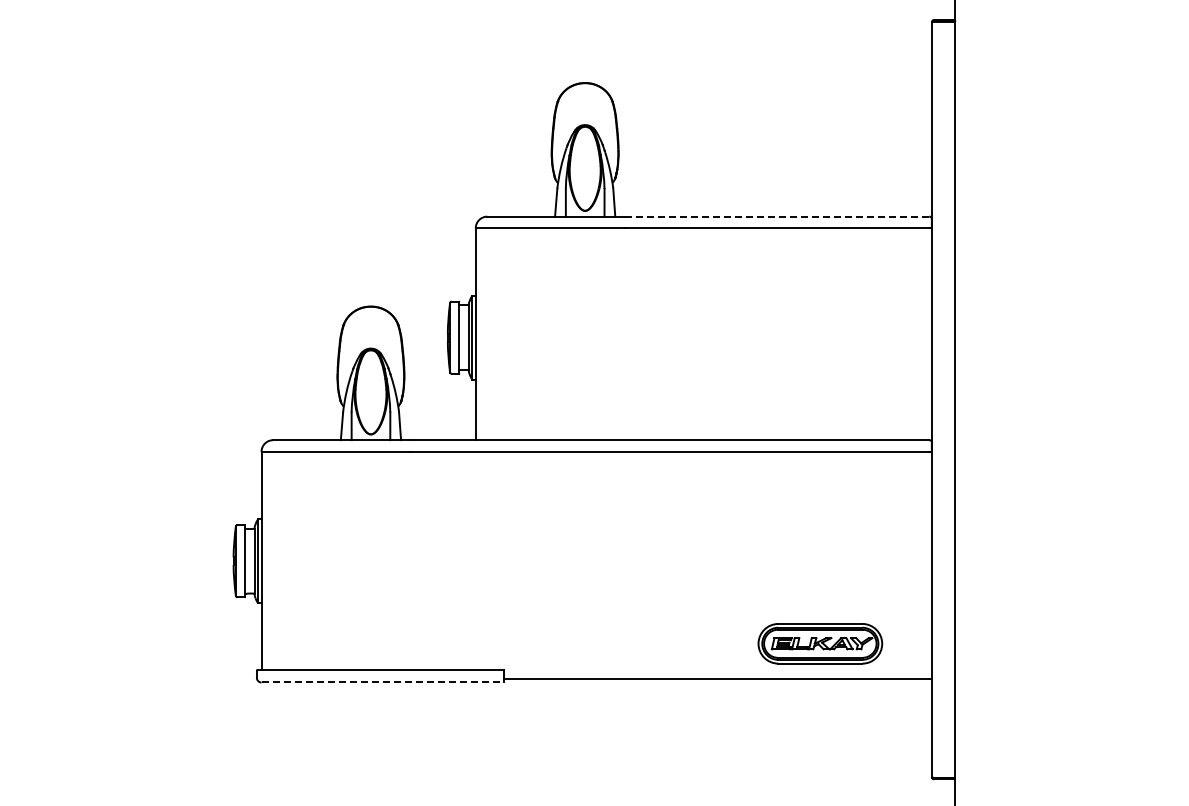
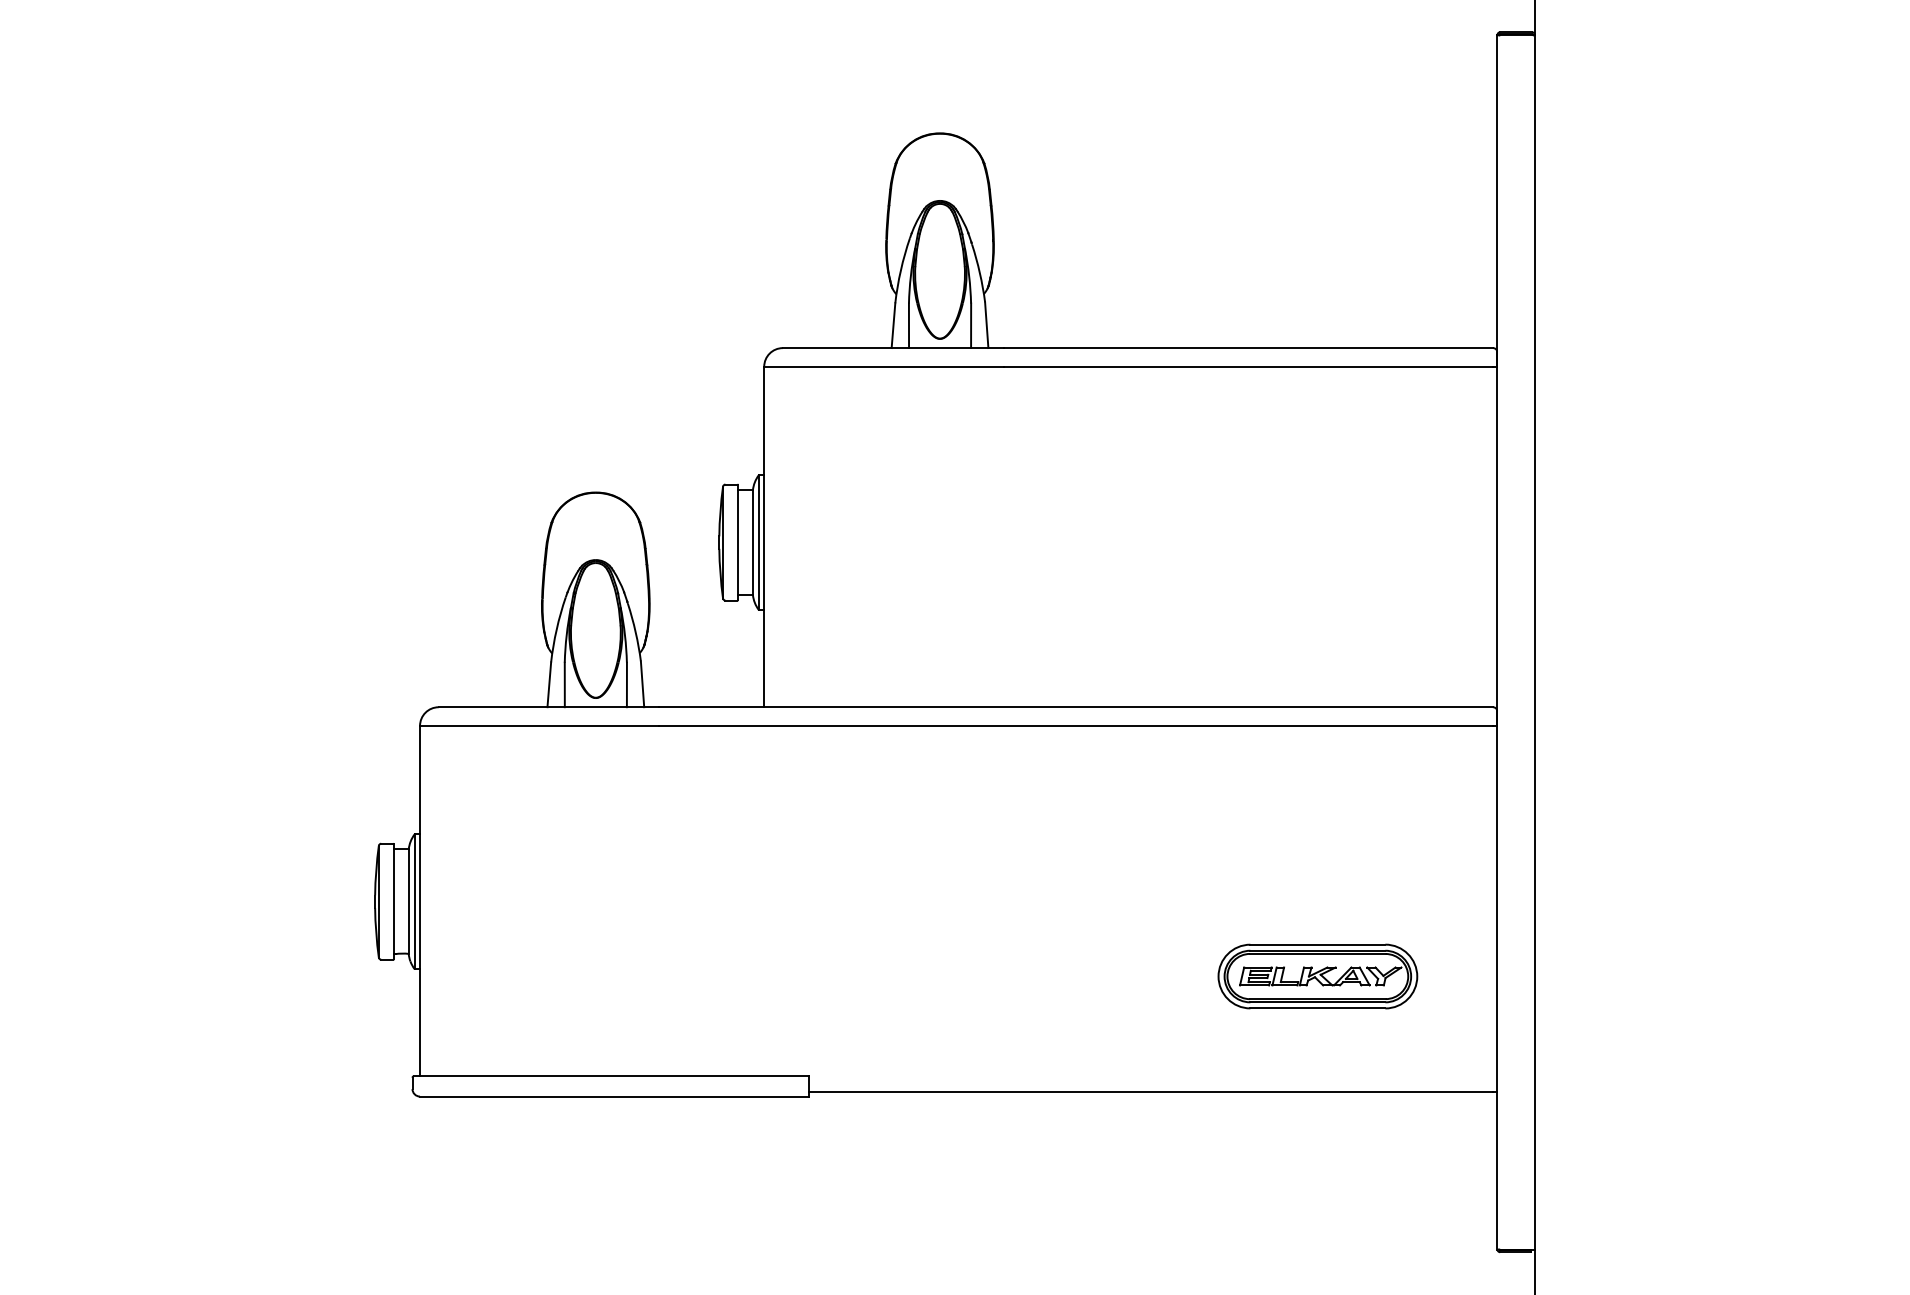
line: (777, 216) -> (1249, 347), dashed -> solid
part: (820, 643) -> (1318, 976), moved
line: (383, 682) -> (615, 1096), dashed -> solid

